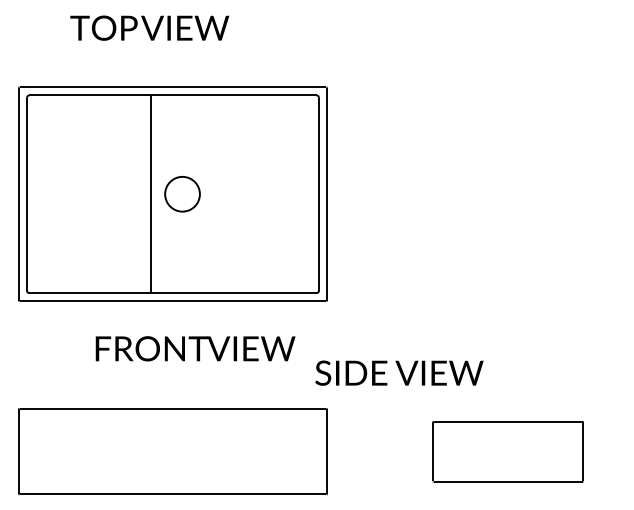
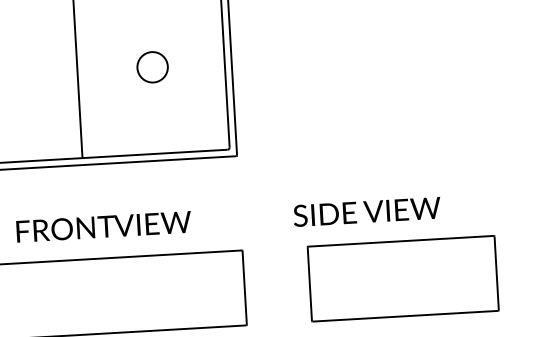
part: (182, 194) -> (152, 67), moved
text: (195, 348) -> (103, 226), moved
text: (399, 372) -> (367, 211), moved
part: (507, 451) -> (402, 278), size x1.43

